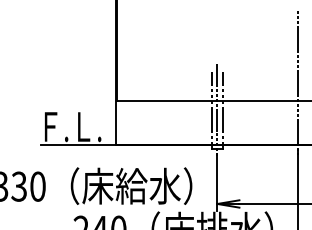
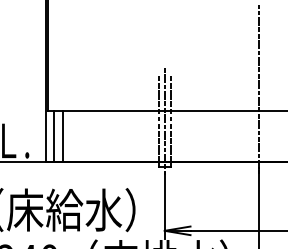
line: (122, 123) -> (53, 136), added
line: (130, 123) -> (63, 136), added

